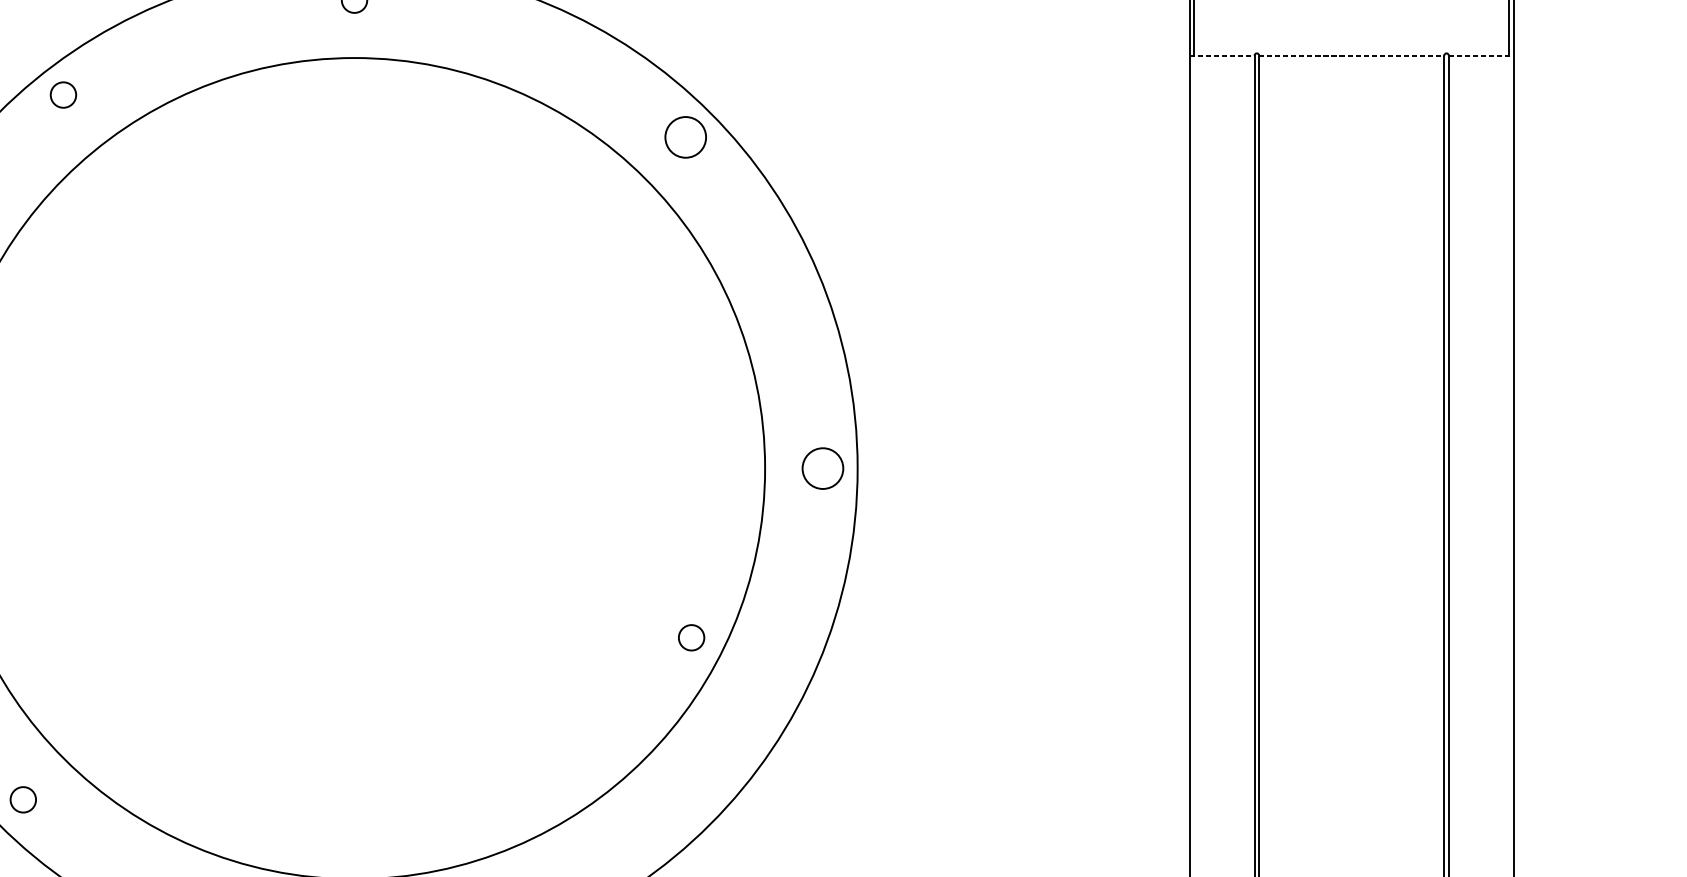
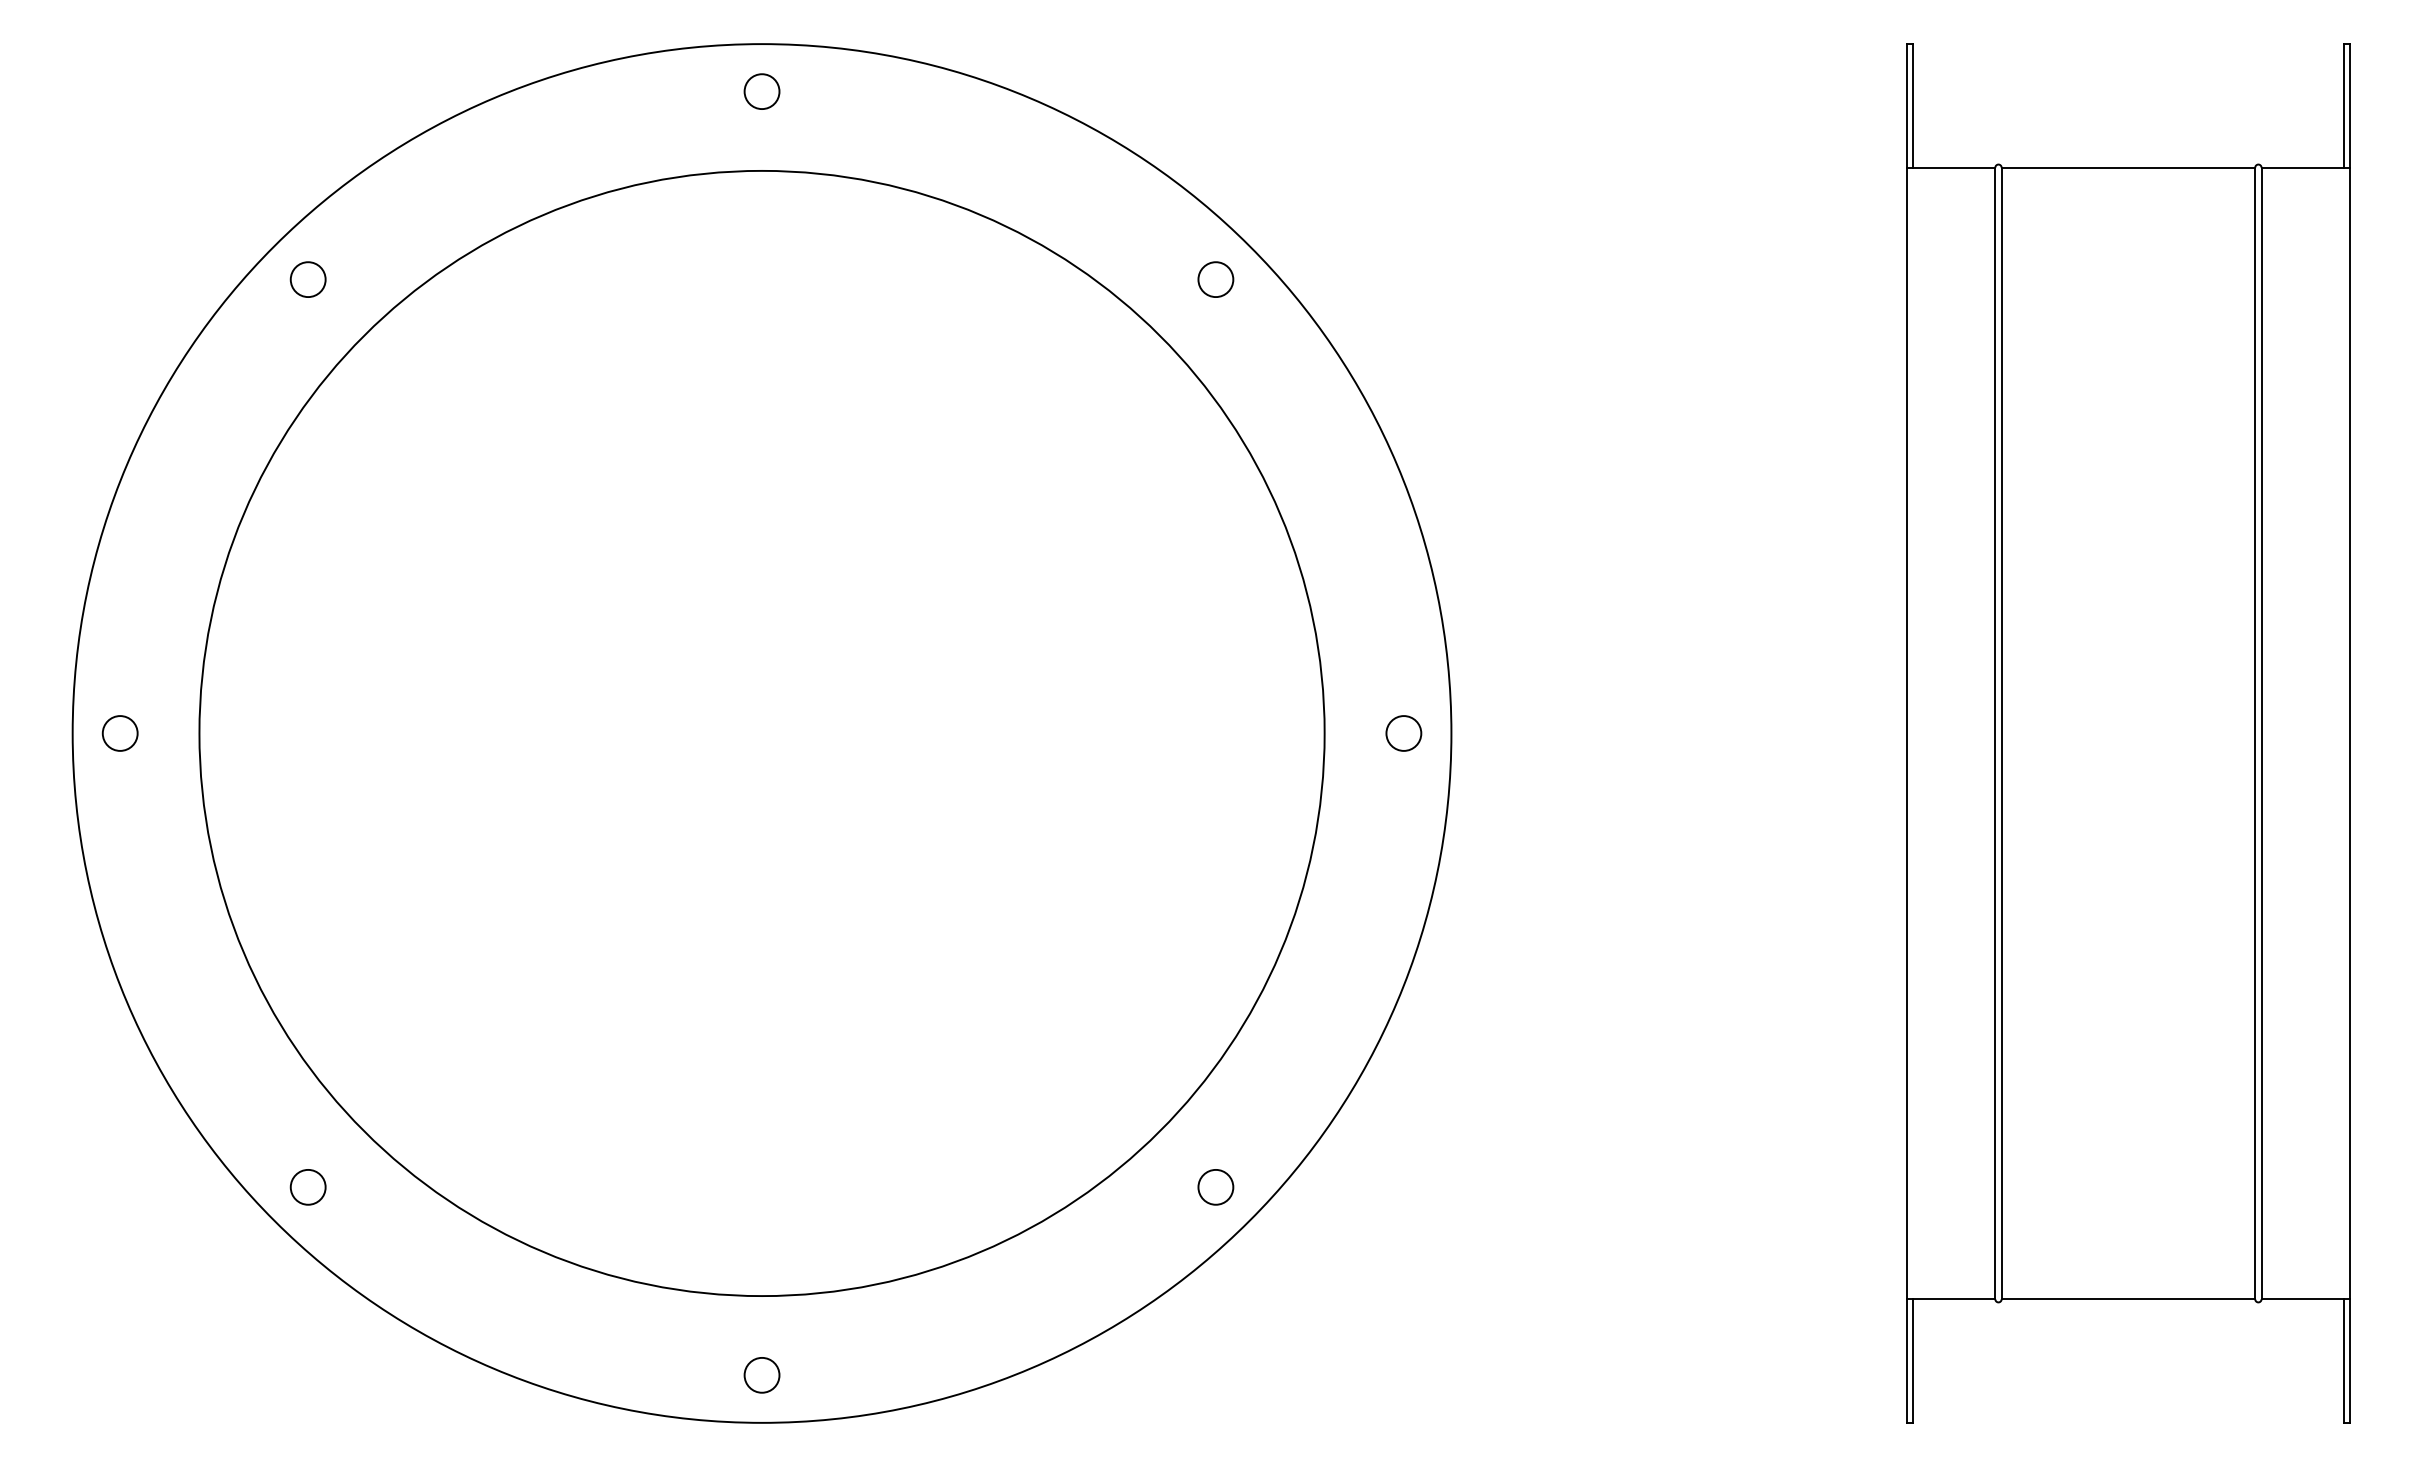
line: (1222, 55) -> (1951, 167), dashed -> solid
line: (1351, 55) -> (2128, 167), dashed -> solid
line: (1481, 55) -> (2306, 167), dashed -> solid
circle: (62, 94) -> (307, 279), moved
circle: (685, 137) -> (1215, 279), size x0.62
circle: (822, 468) -> (1403, 733), size x0.62
circle: (691, 637) -> (1215, 1187), moved

